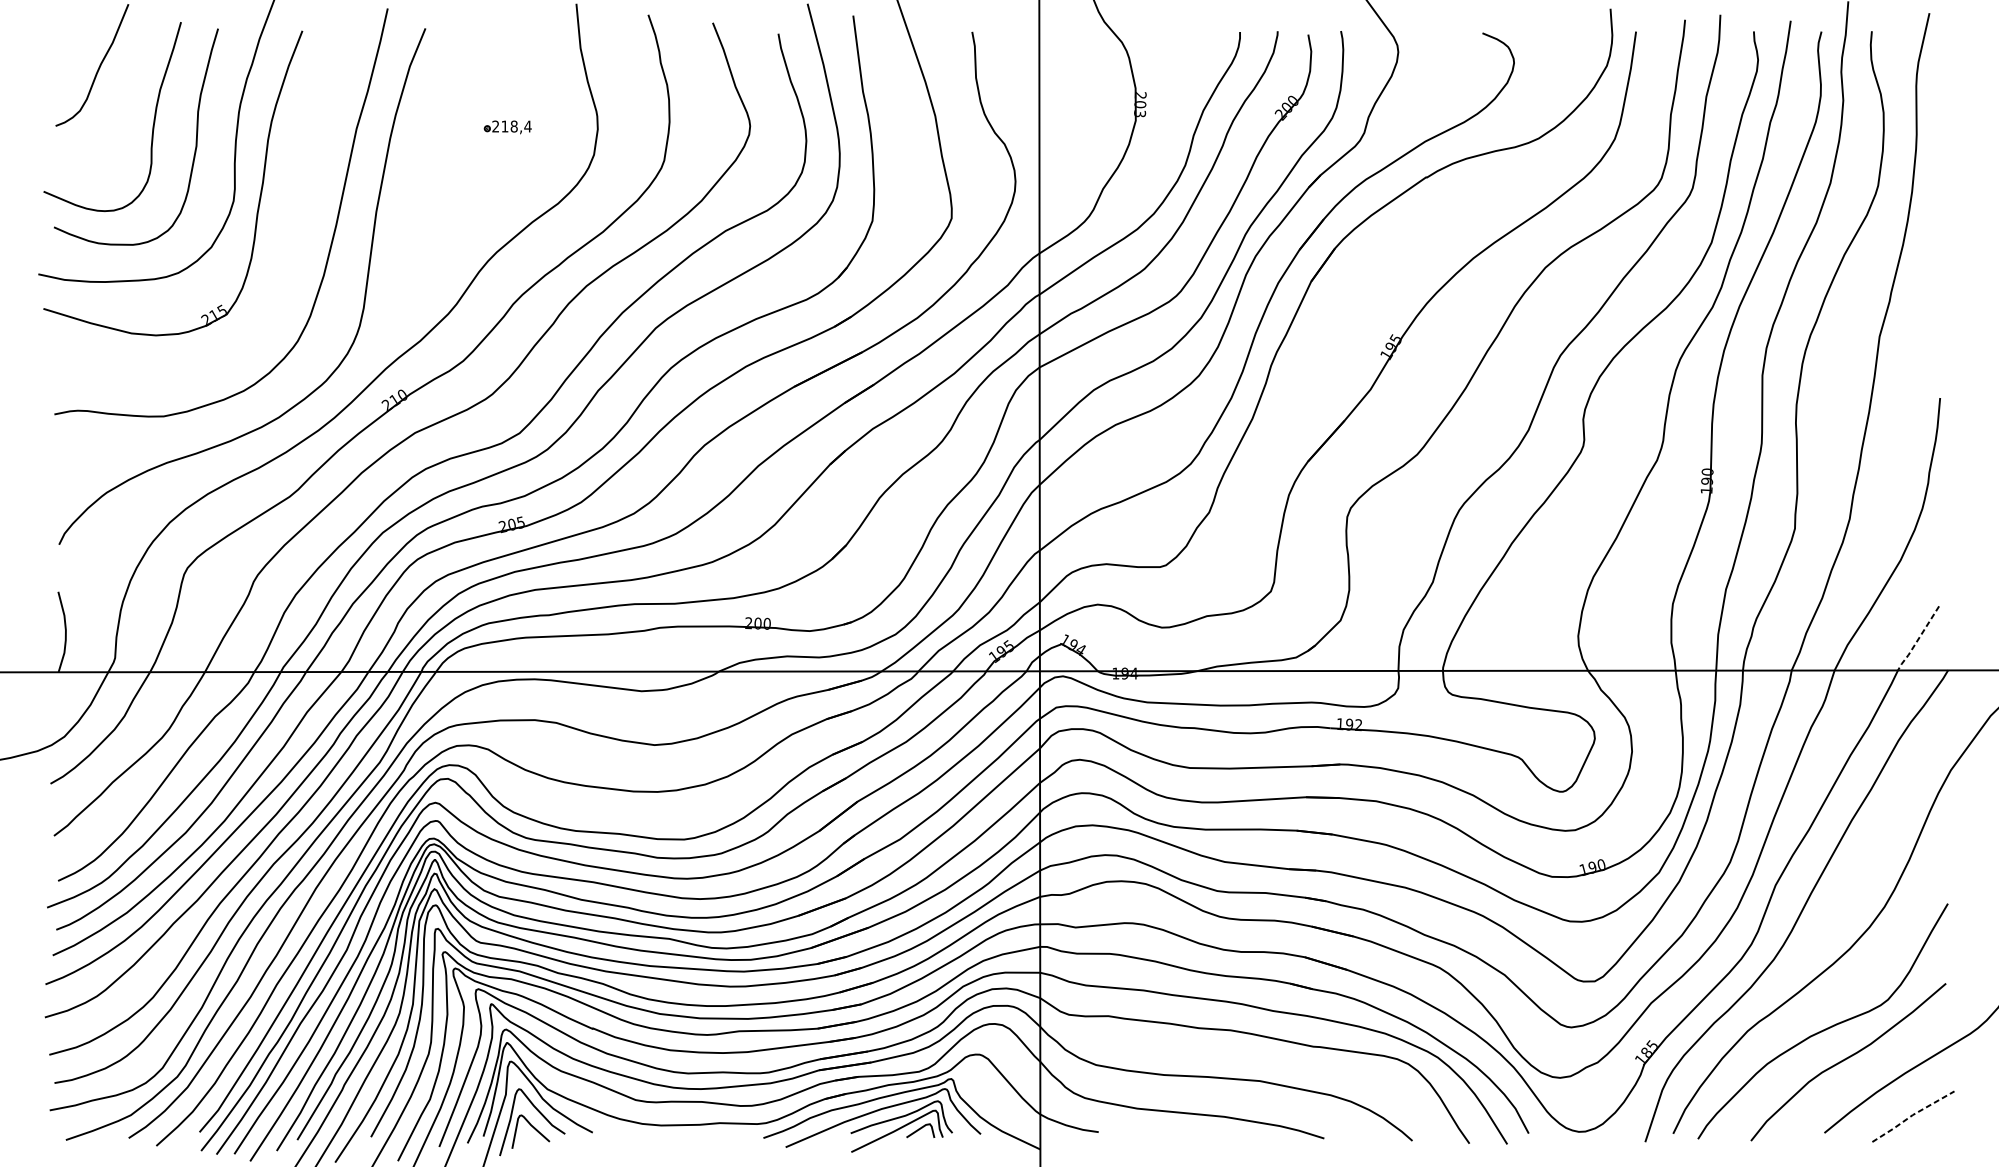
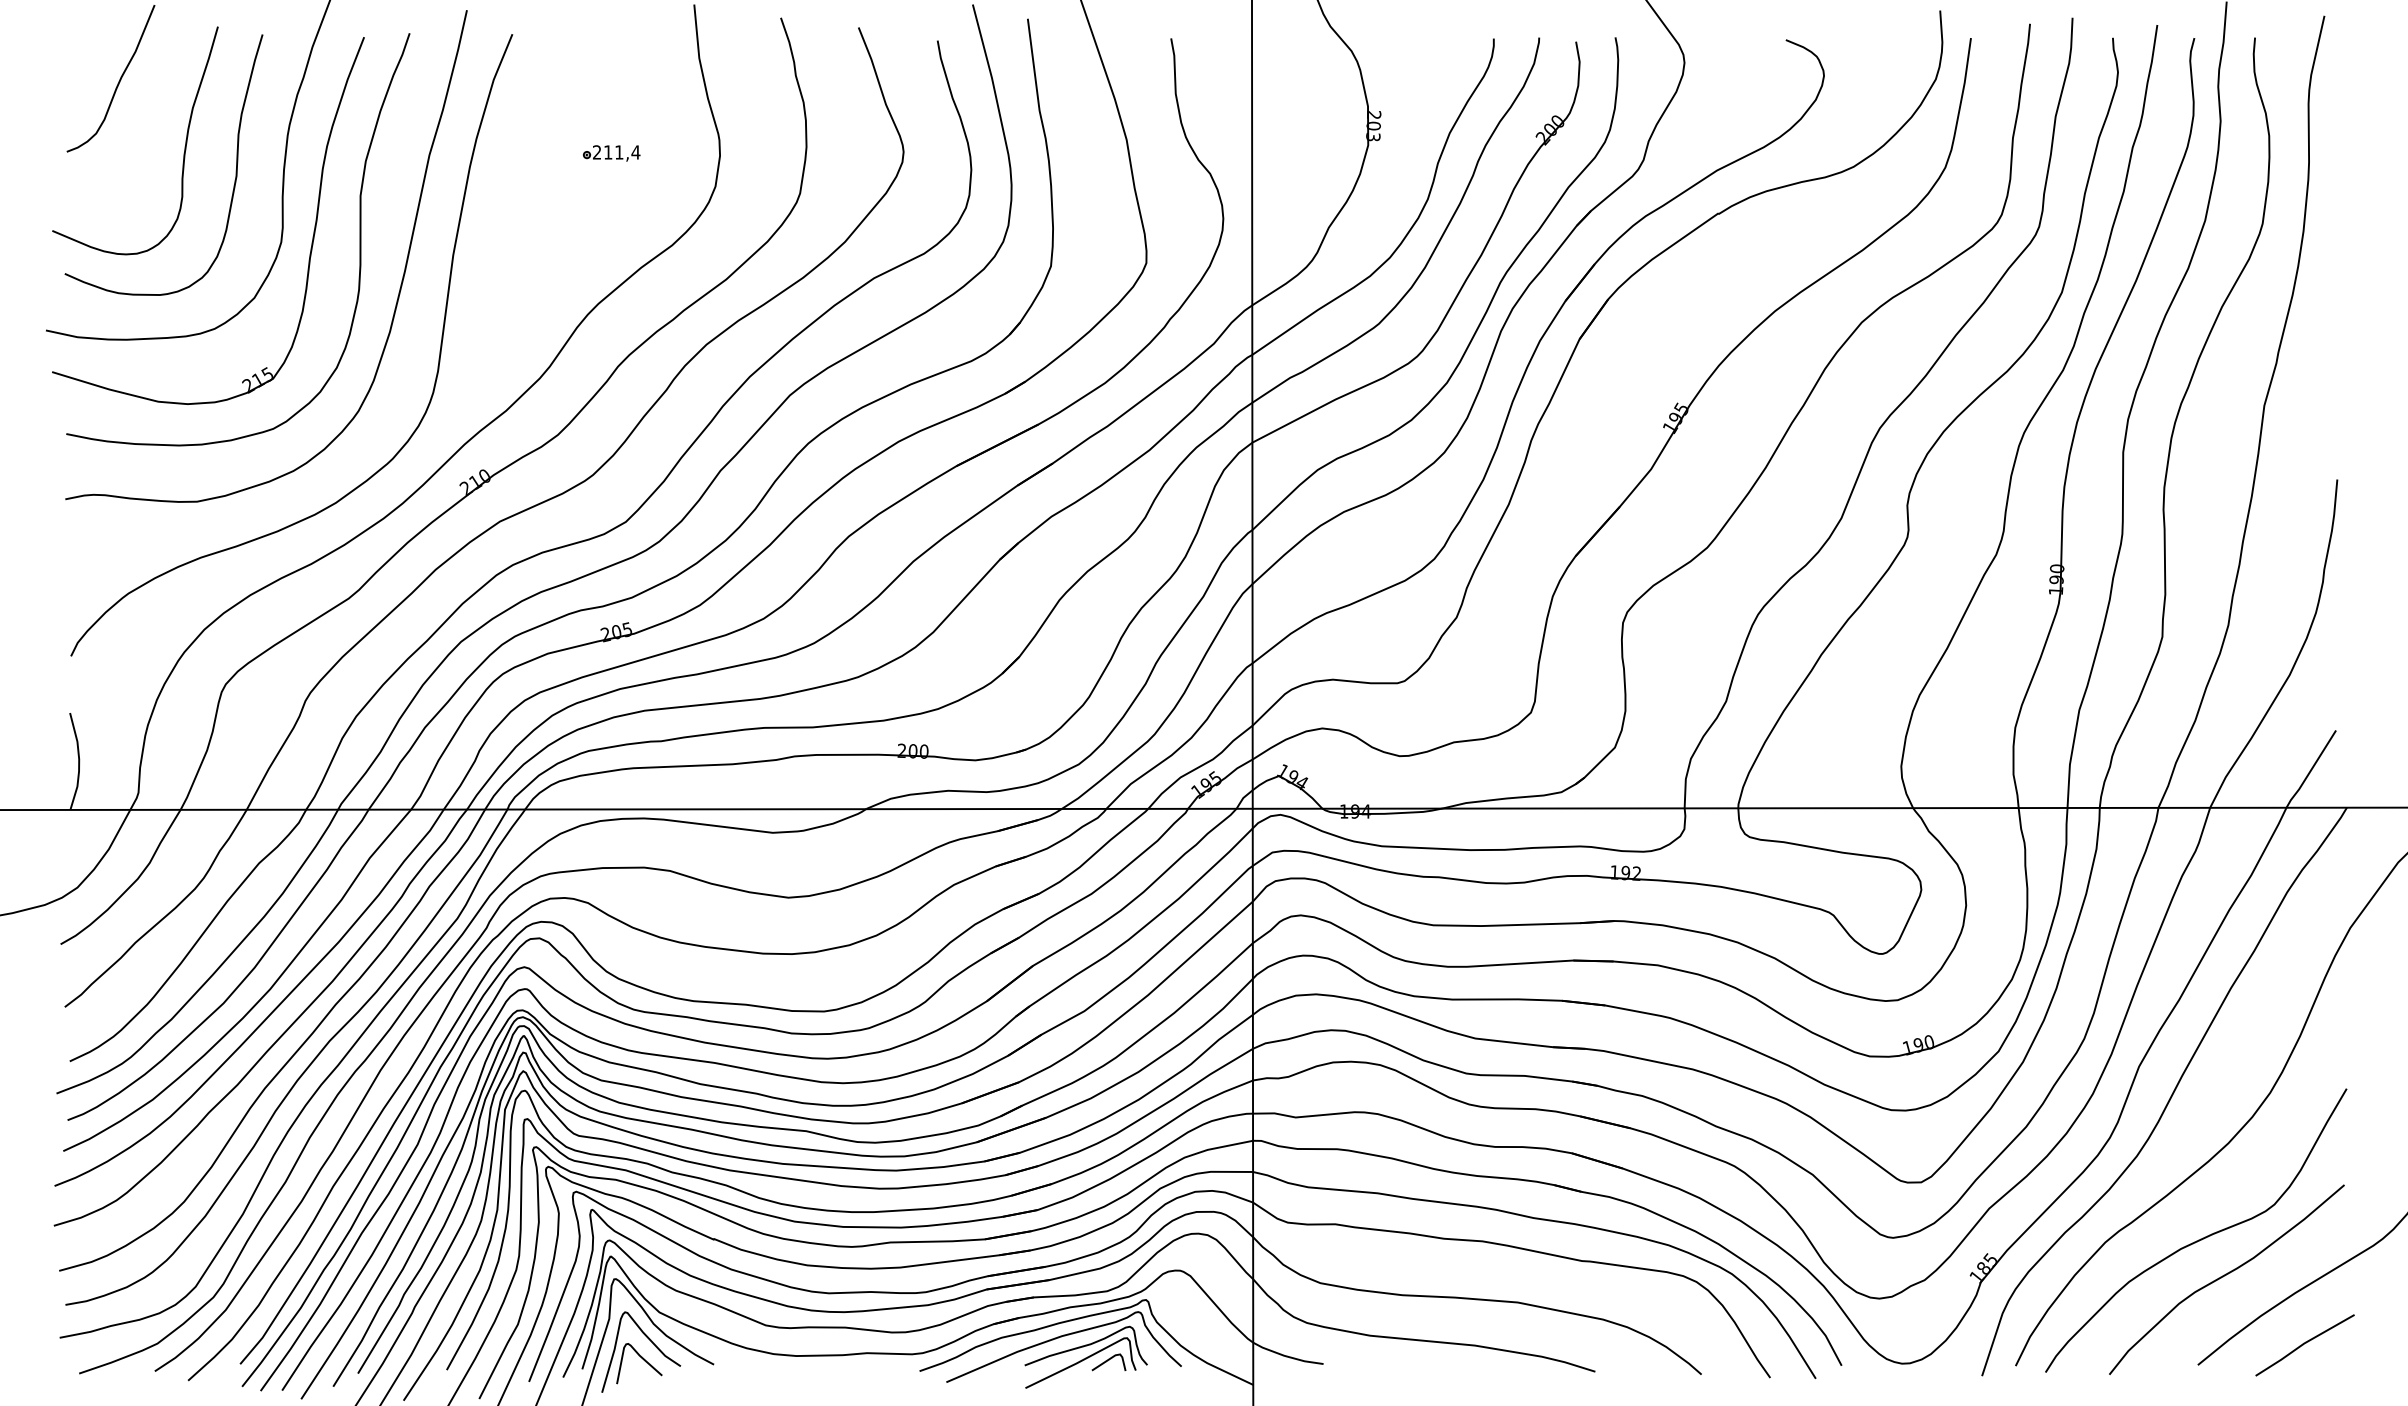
text: (514, 126) -> (619, 152), 218,4 -> 211,4
curve: (298, 198) -> (359, 239), added
line: (1917, 639) -> (2310, 770), dashed -> solid
line: (1912, 1115) -> (2303, 1344), dashed -> solid

